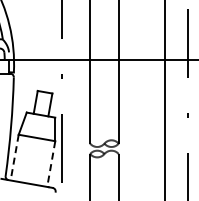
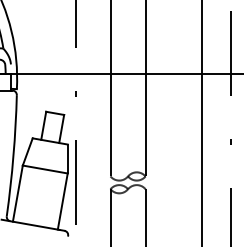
line: (14, 158) -> (17, 194), dashed -> solid
line: (51, 164) -> (63, 202), dashed -> solid

